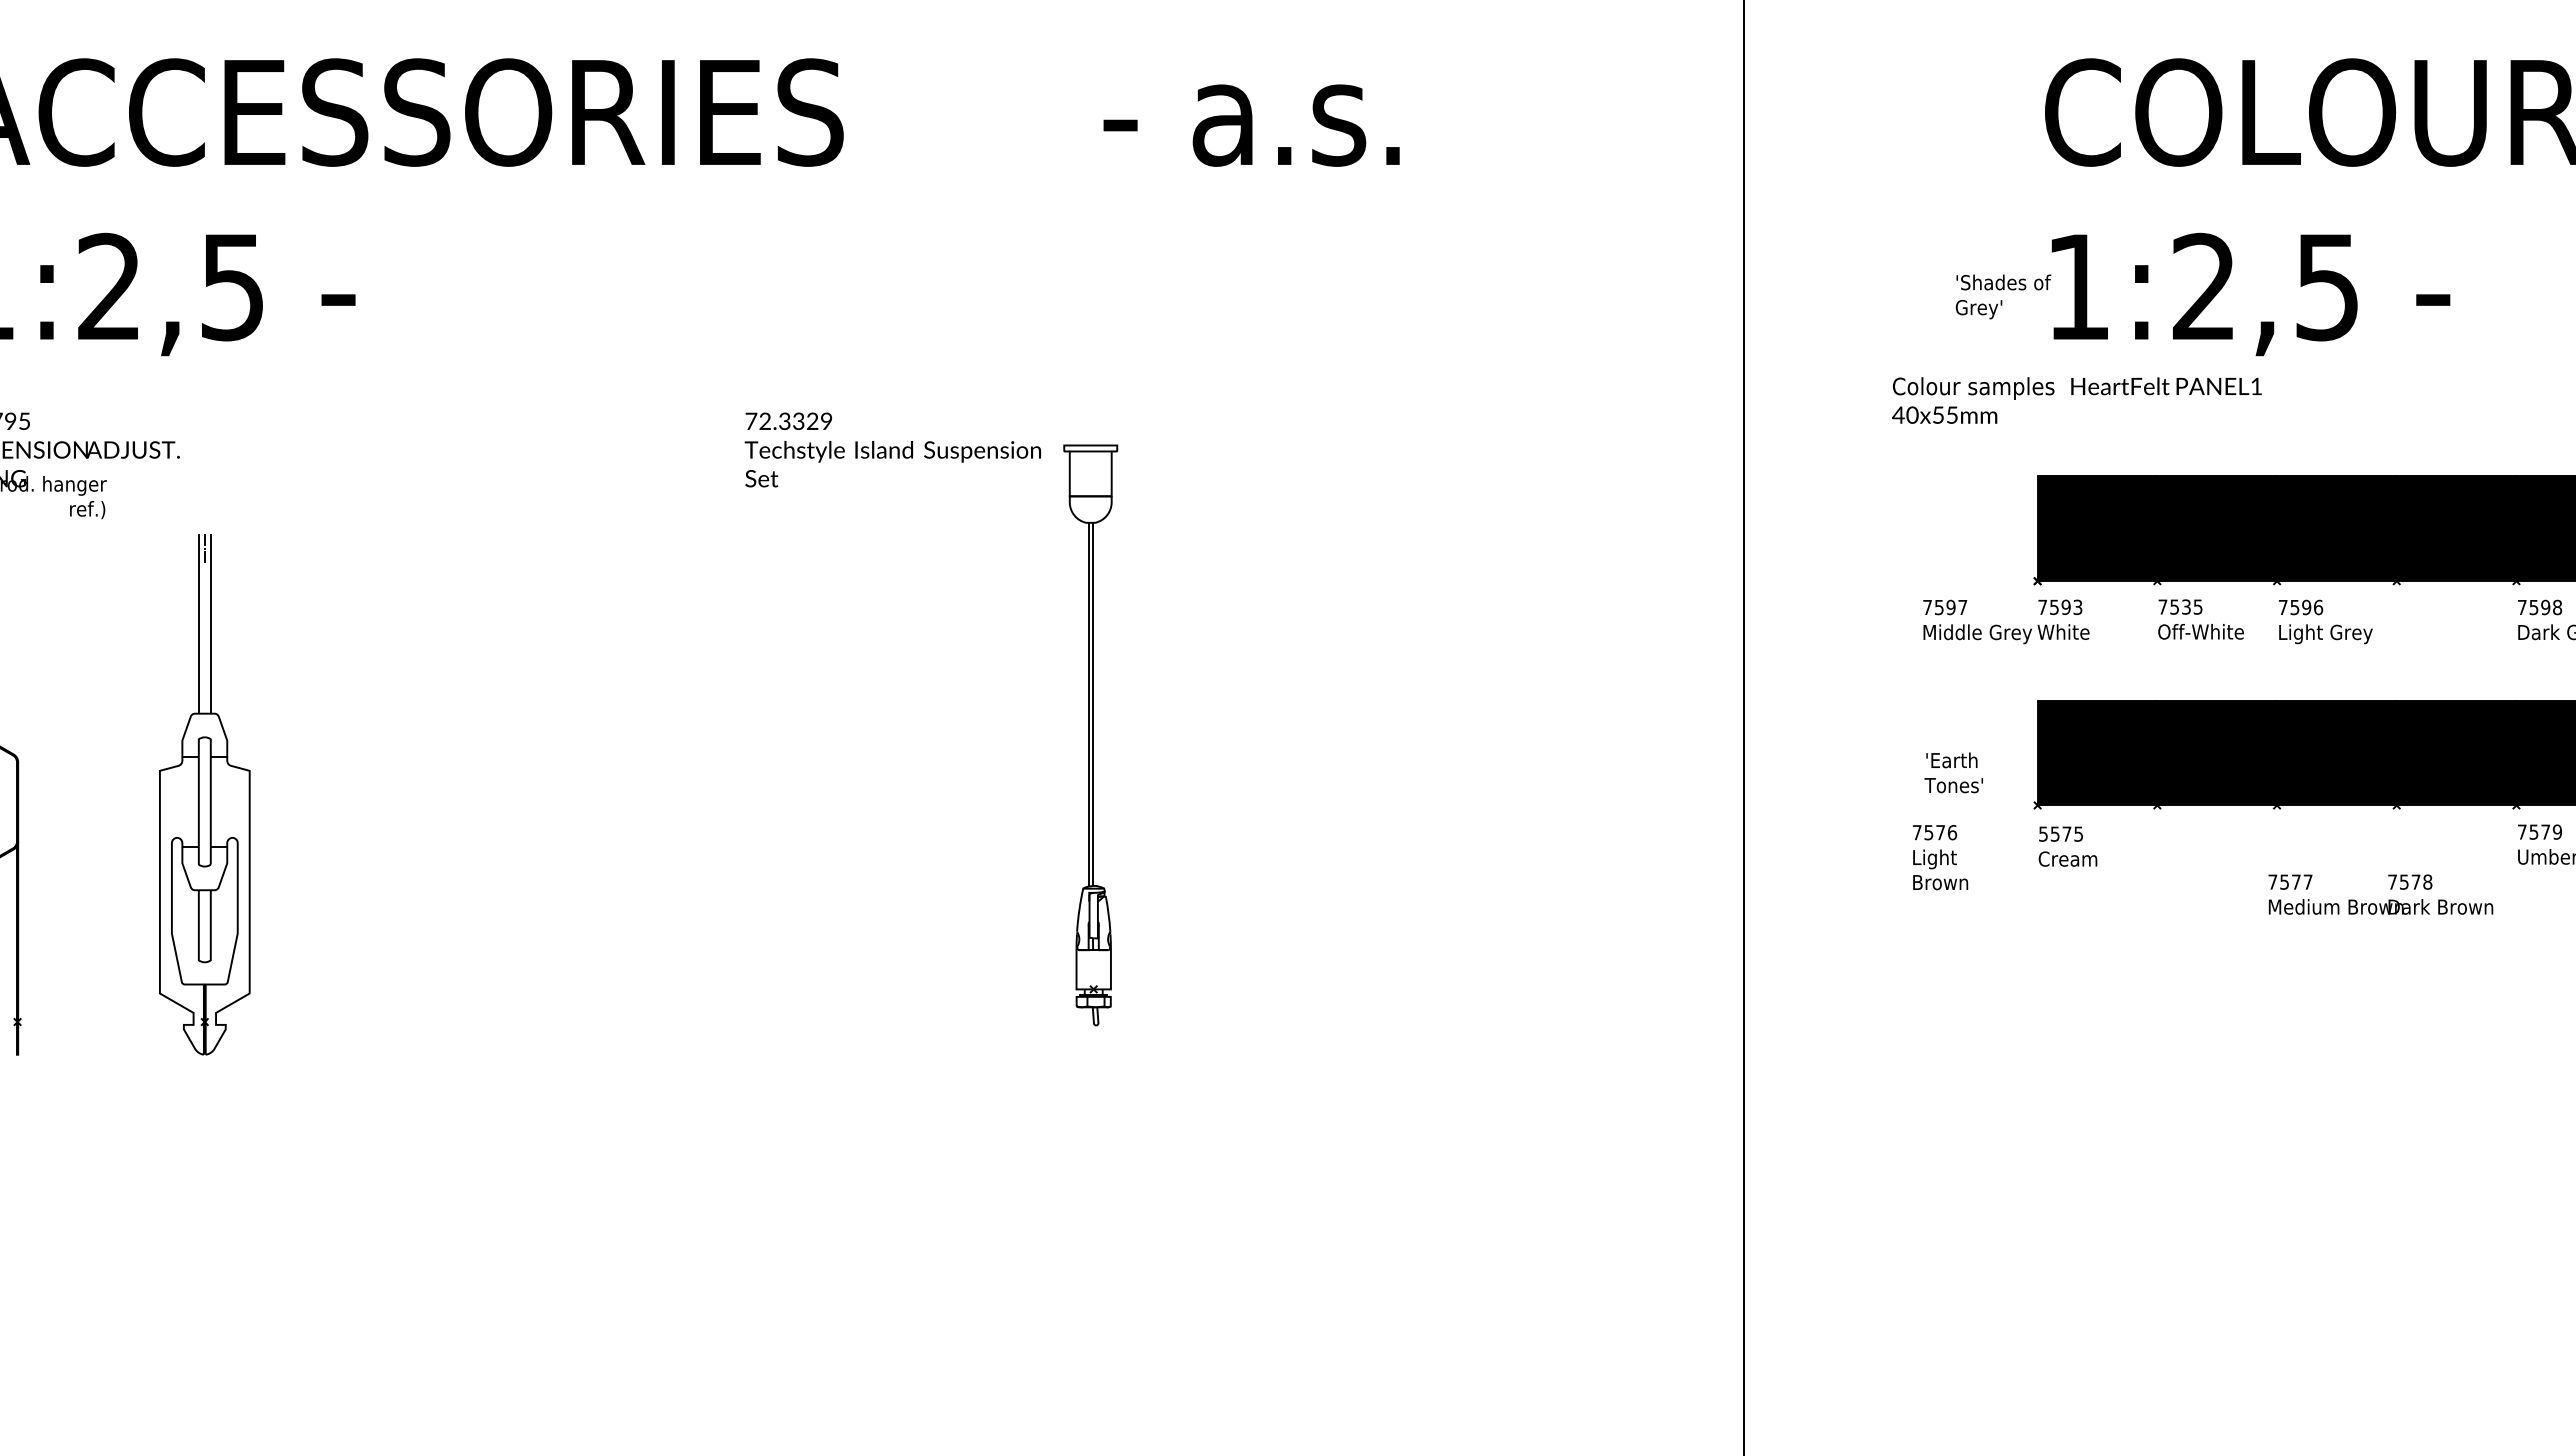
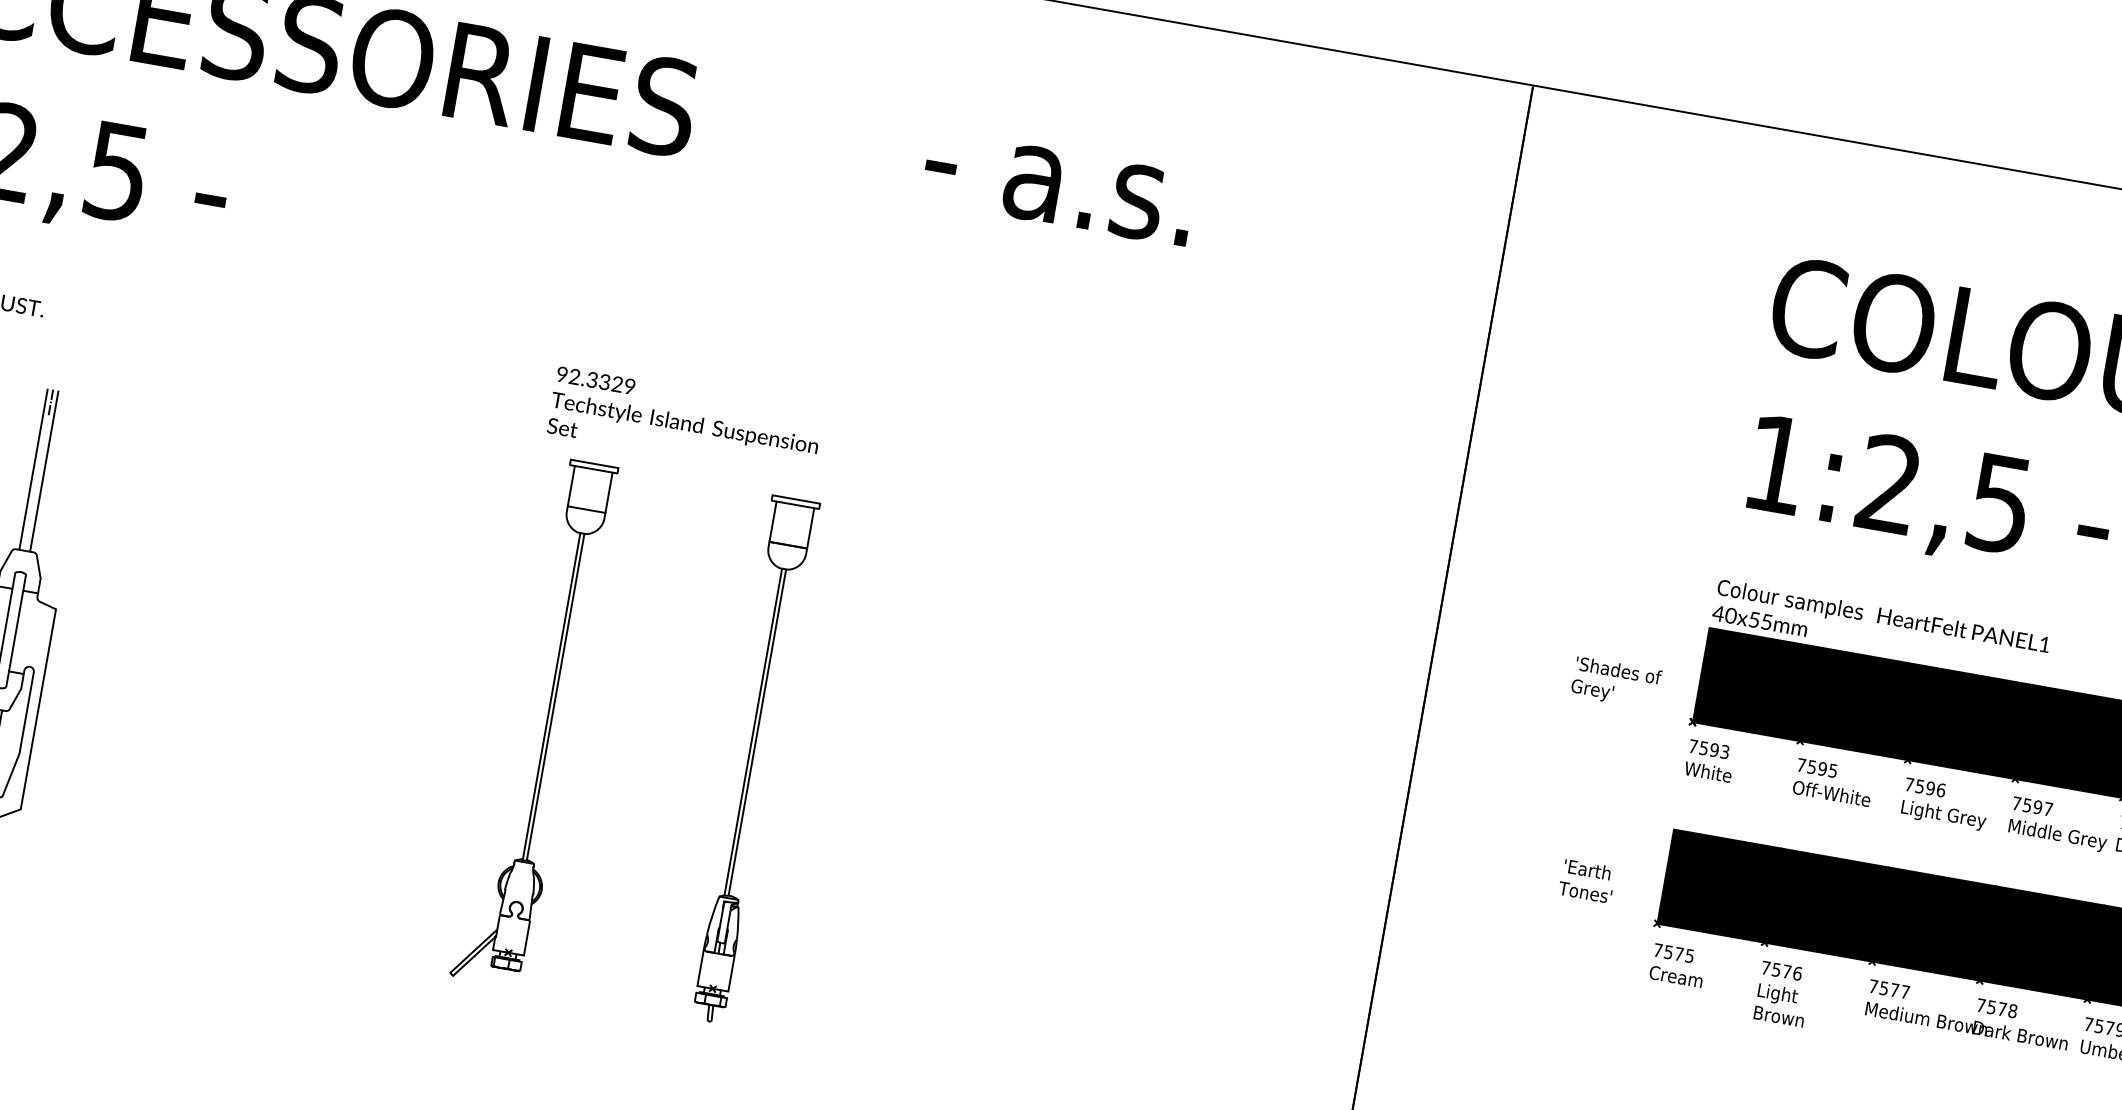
text: (2003, 296) -> (1616, 683), moved
text: (2076, 400) -> (1880, 628), moved
text: (751, 420) -> (562, 373), 72.3329 -> 92.3329
text: (2185, 606) -> (1821, 768), 7535 -> 7595
text: (1977, 621) -> (2059, 824), moved
part: (1090, 735) -> (750, 760), moved
part: (800, 800) -> (546, 723), added
text: (2043, 833) -> (1658, 949), 5575 -> 7575
text: (1940, 857) -> (1782, 994), moved
text: (2380, 894) -> (1968, 1014), moved

